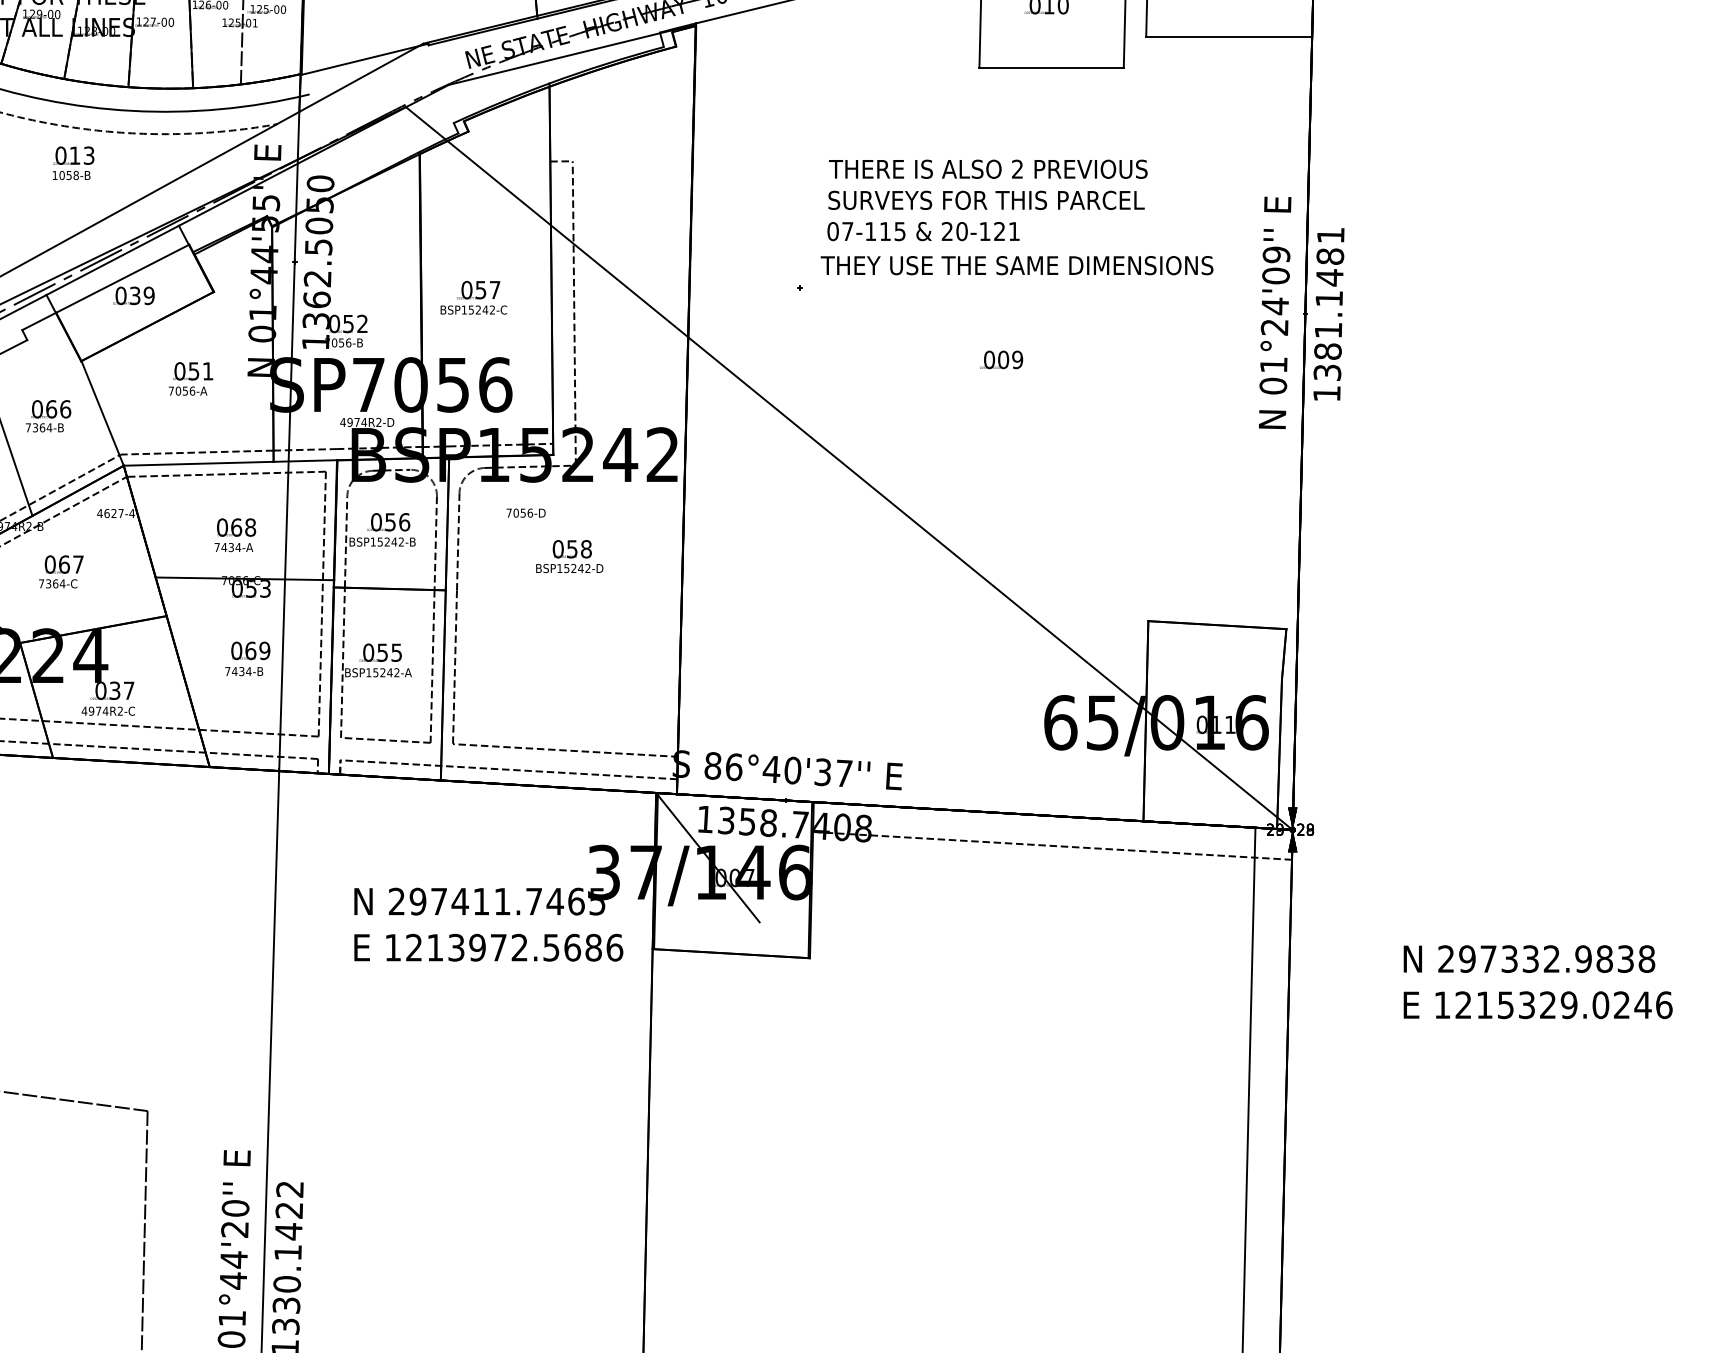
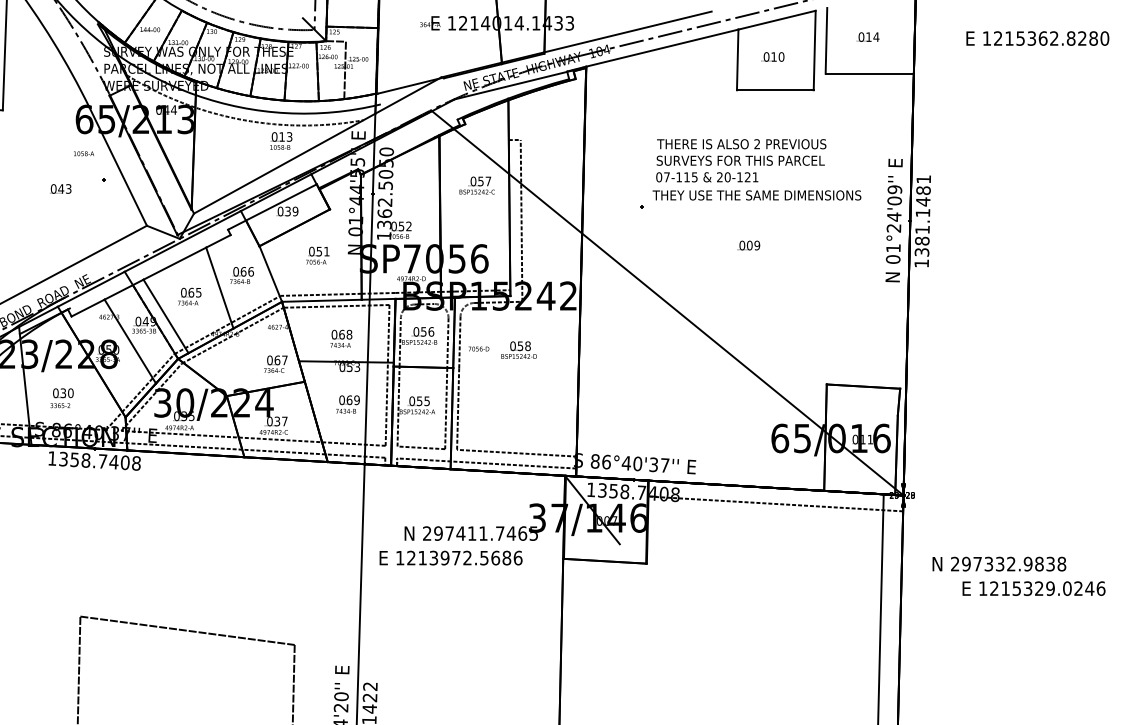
text: (73, 162) -> (281, 140), moved
text: (472, 297) -> (476, 185), moved
text: (525, 512) -> (478, 348), moved
text: (60, 570) -> (275, 363), moved
text: (487, 946) -> (450, 557), moved
text: (1529, 957) -> (999, 563), moved

